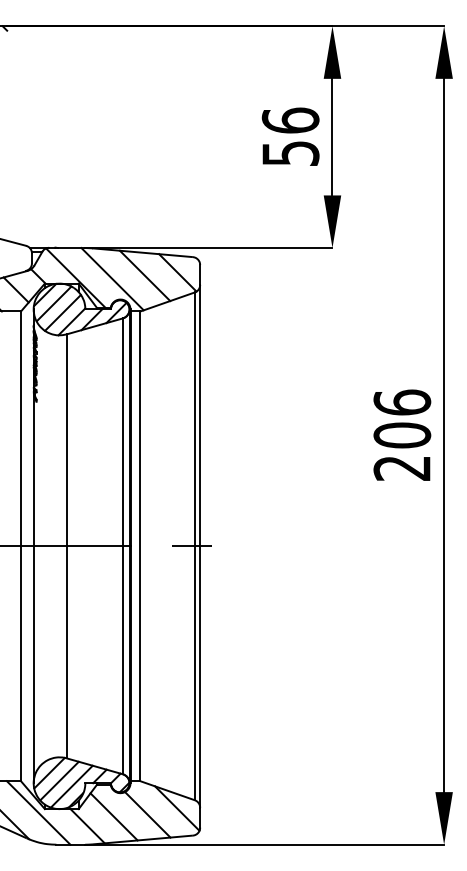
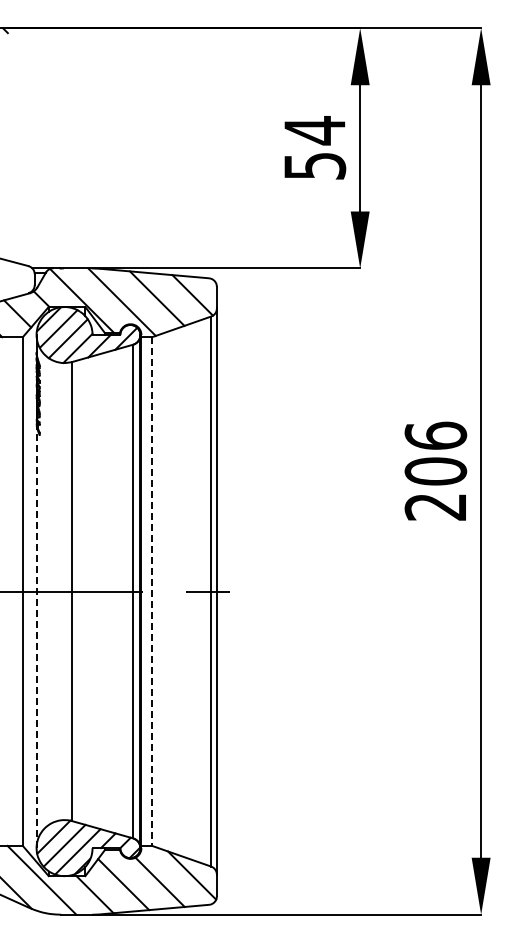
text: (290, 120) -> (314, 130), 56 -> 54
line: (140, 547) -> (152, 592), solid -> dashed
line: (33, 586) -> (36, 635), solid -> dashed

